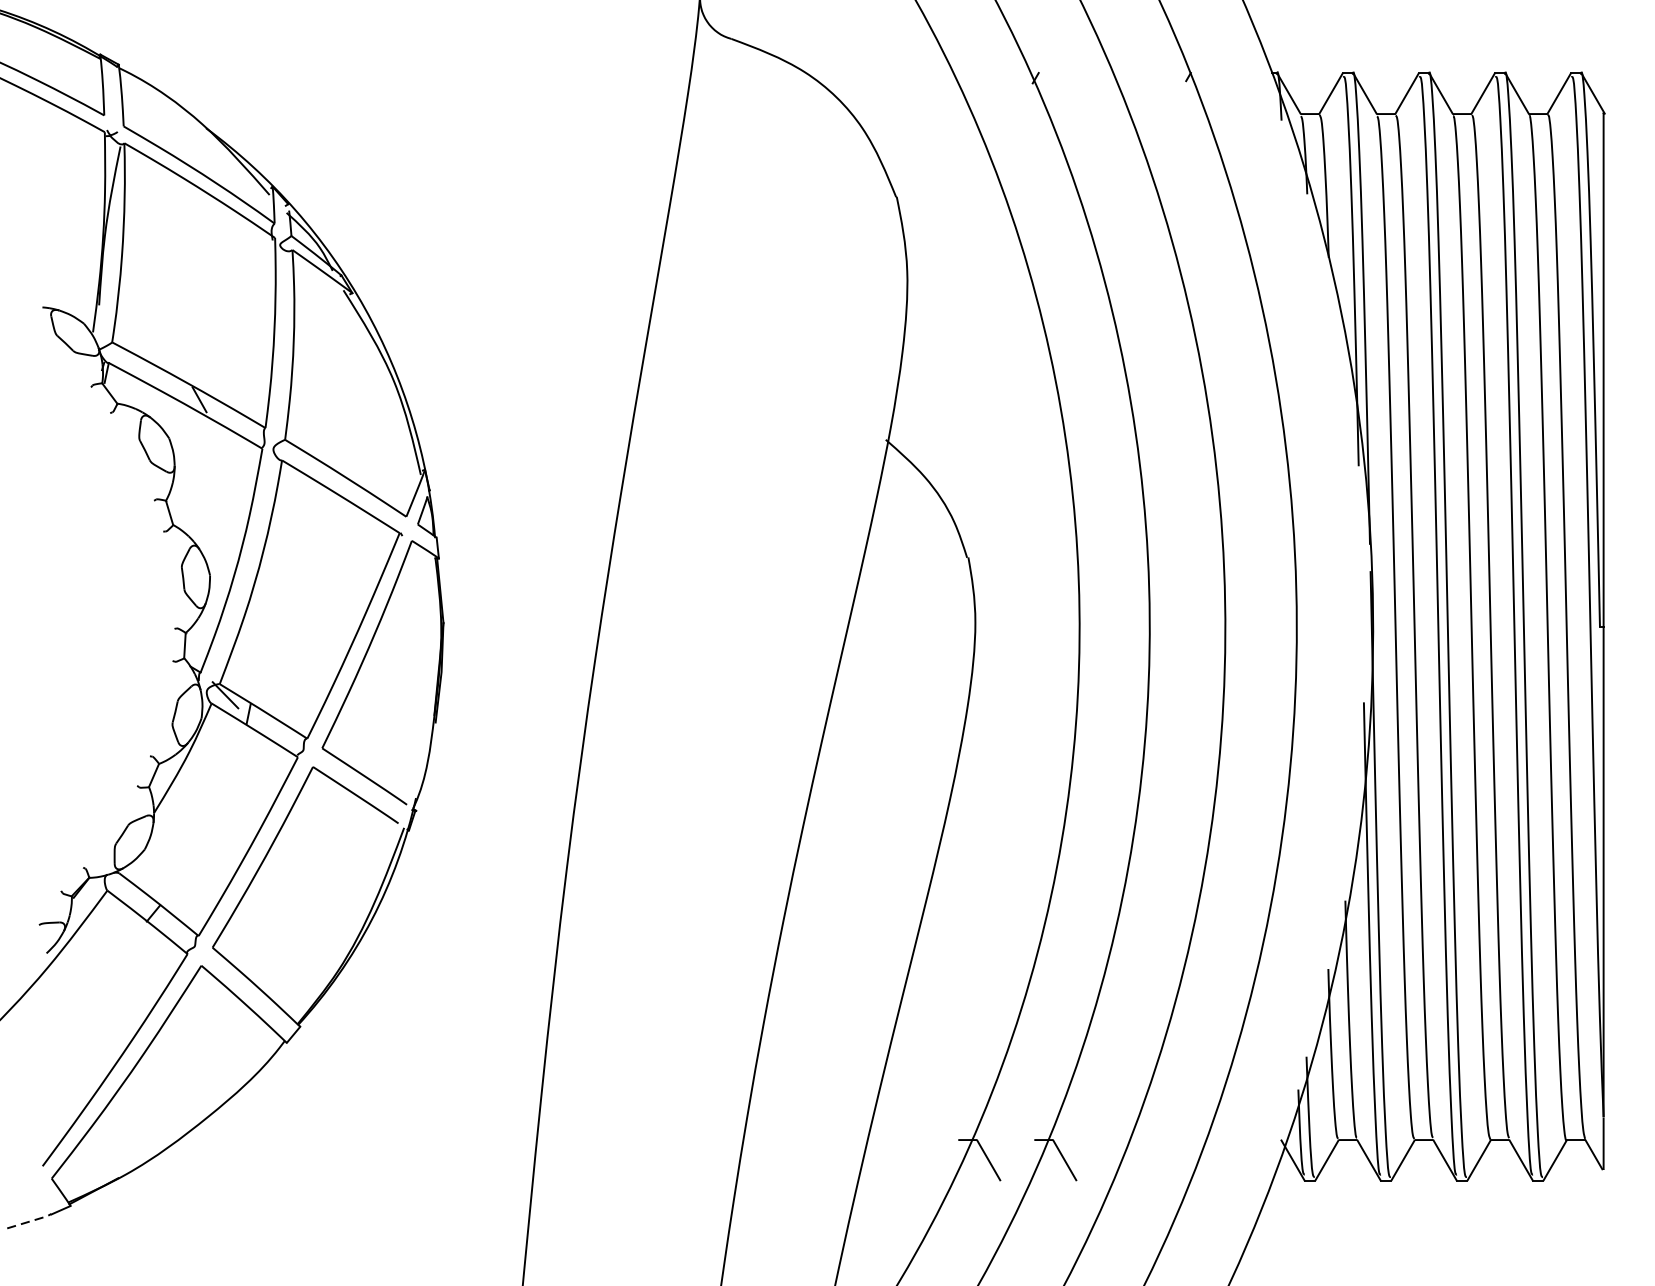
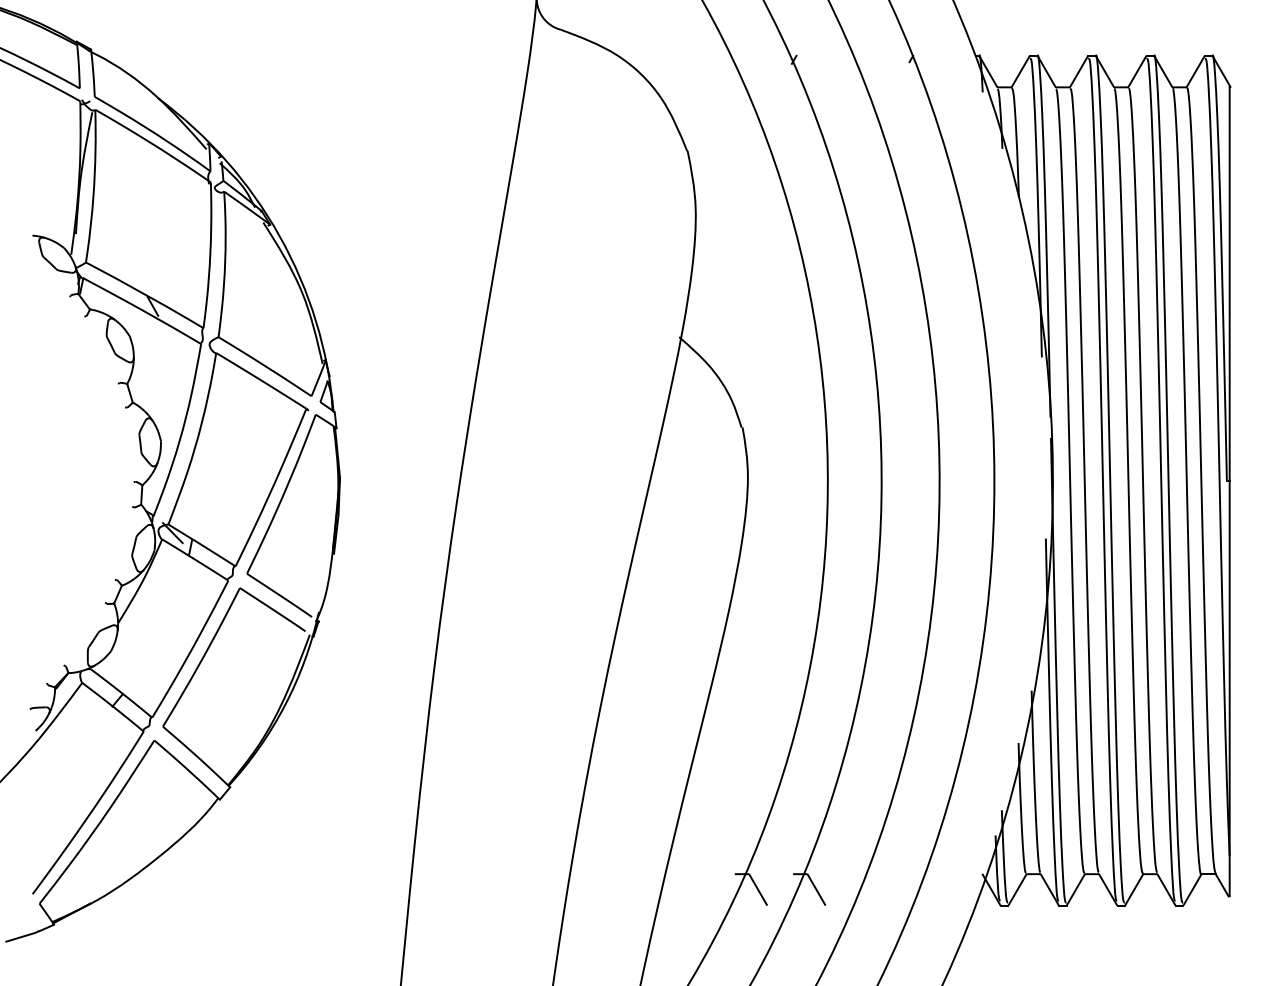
line: (30, 1221) -> (23, 936), dashed -> solid

